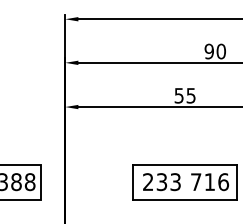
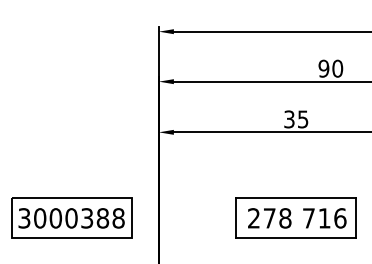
text: (179, 94) -> (289, 118), 55 -> 35
text: (168, 182) -> (277, 218), 233 -> 278

